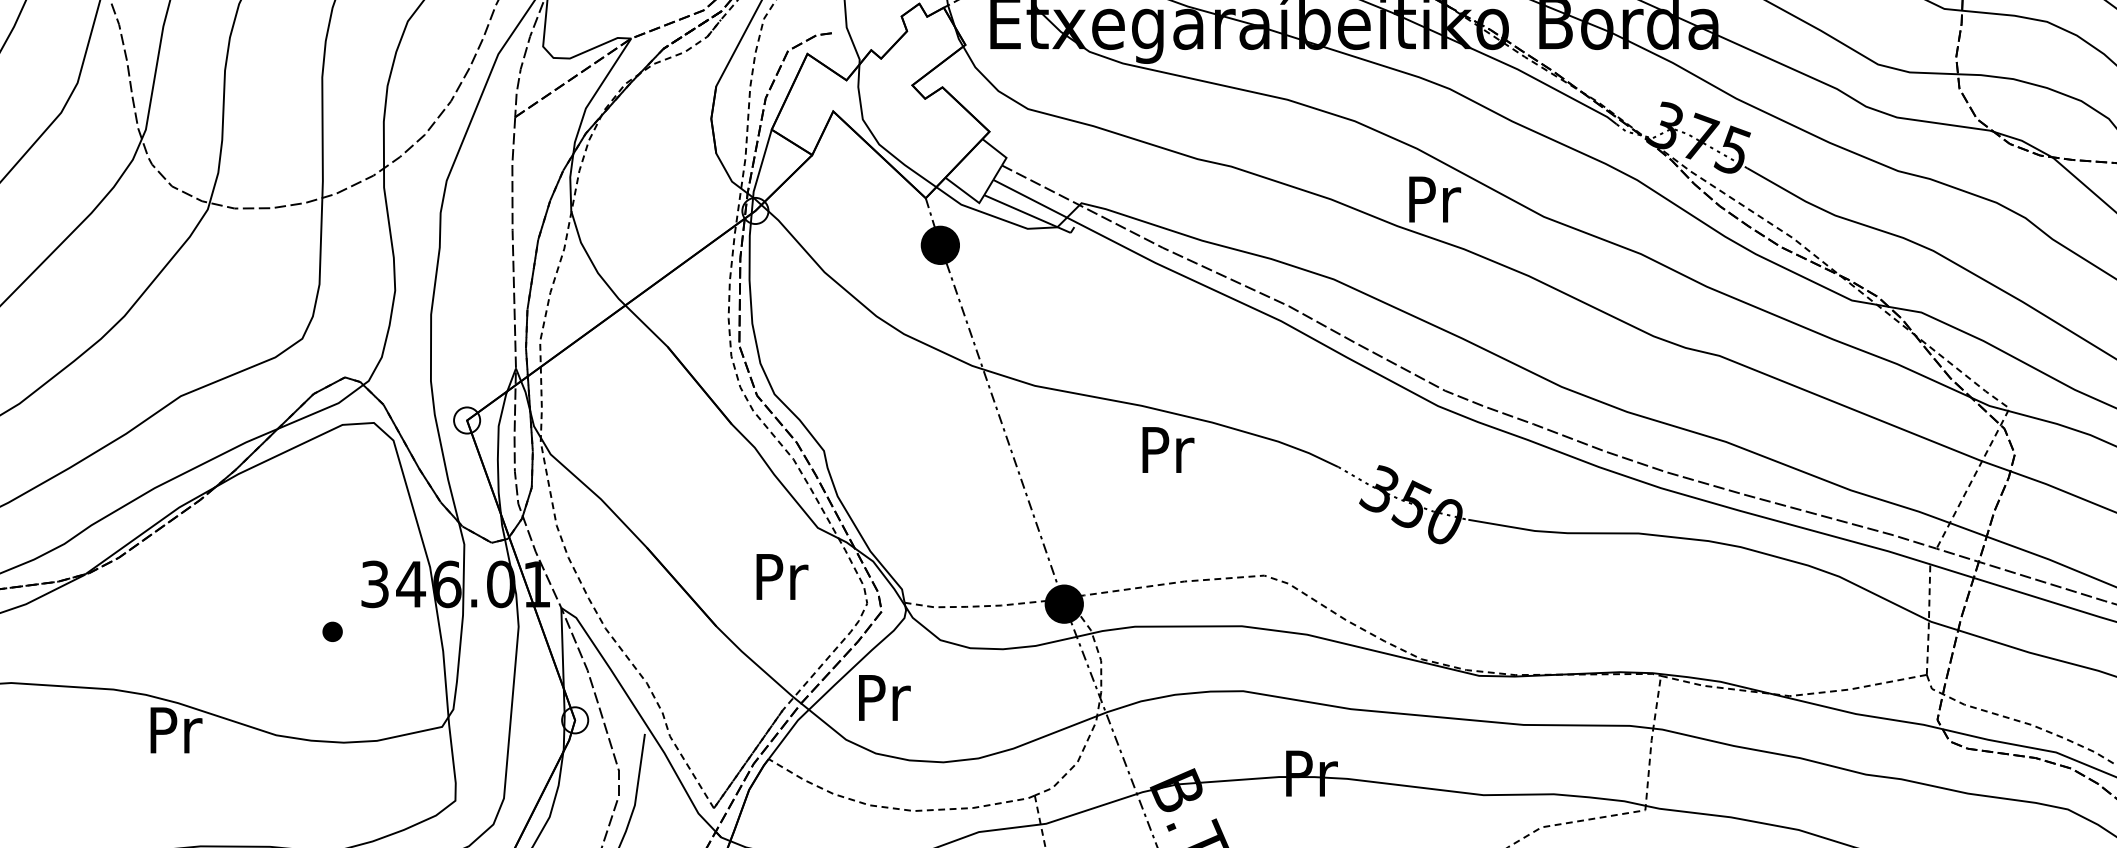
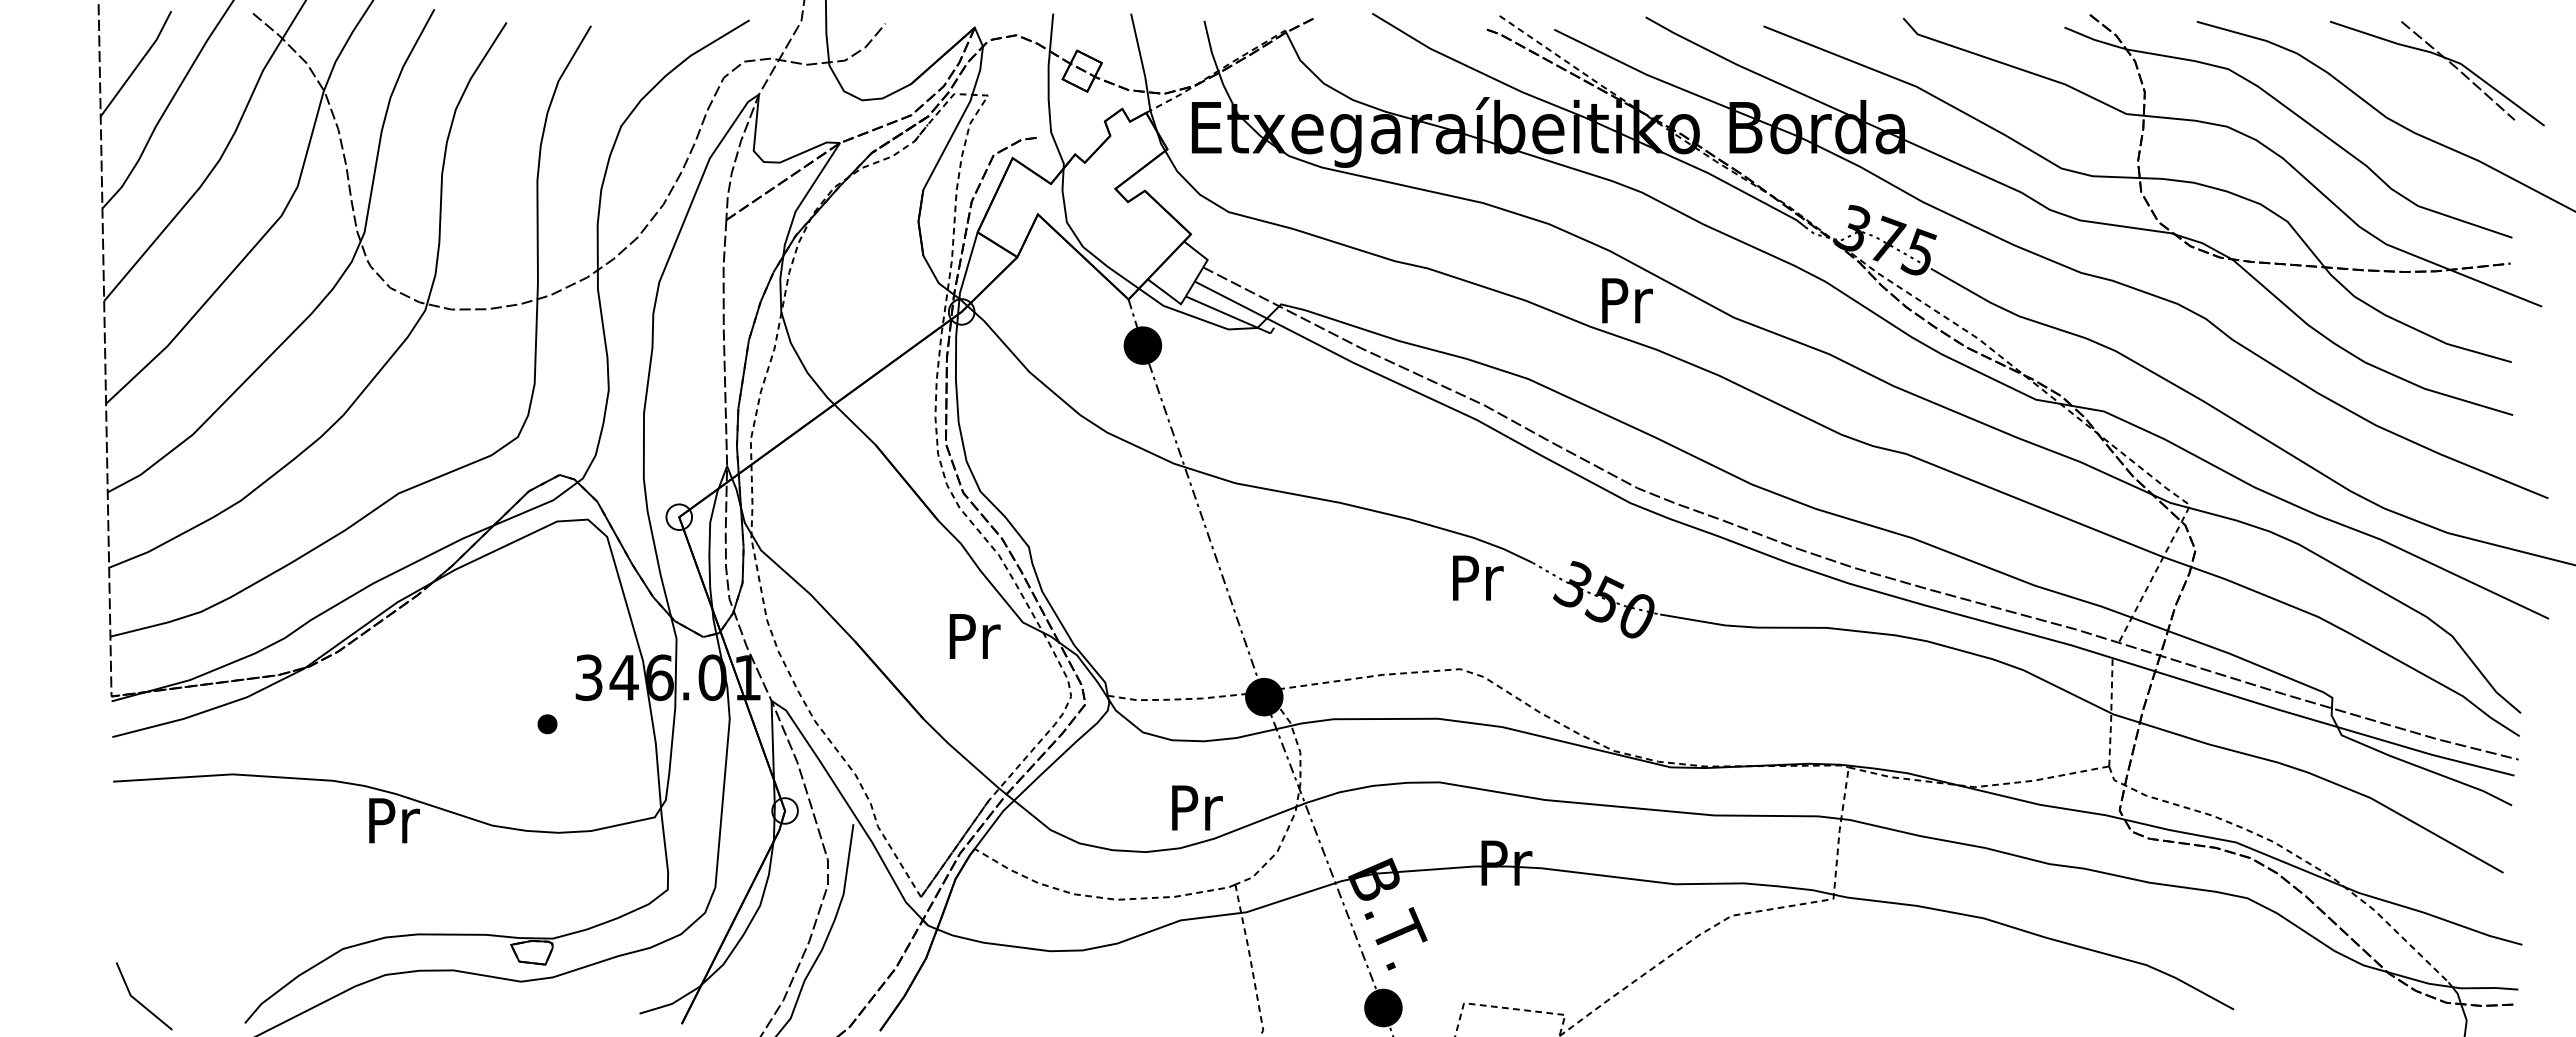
text: (1168, 449) -> (1478, 577), moved
text: (781, 576) -> (974, 636), moved
text: (884, 697) -> (1197, 807), moved

